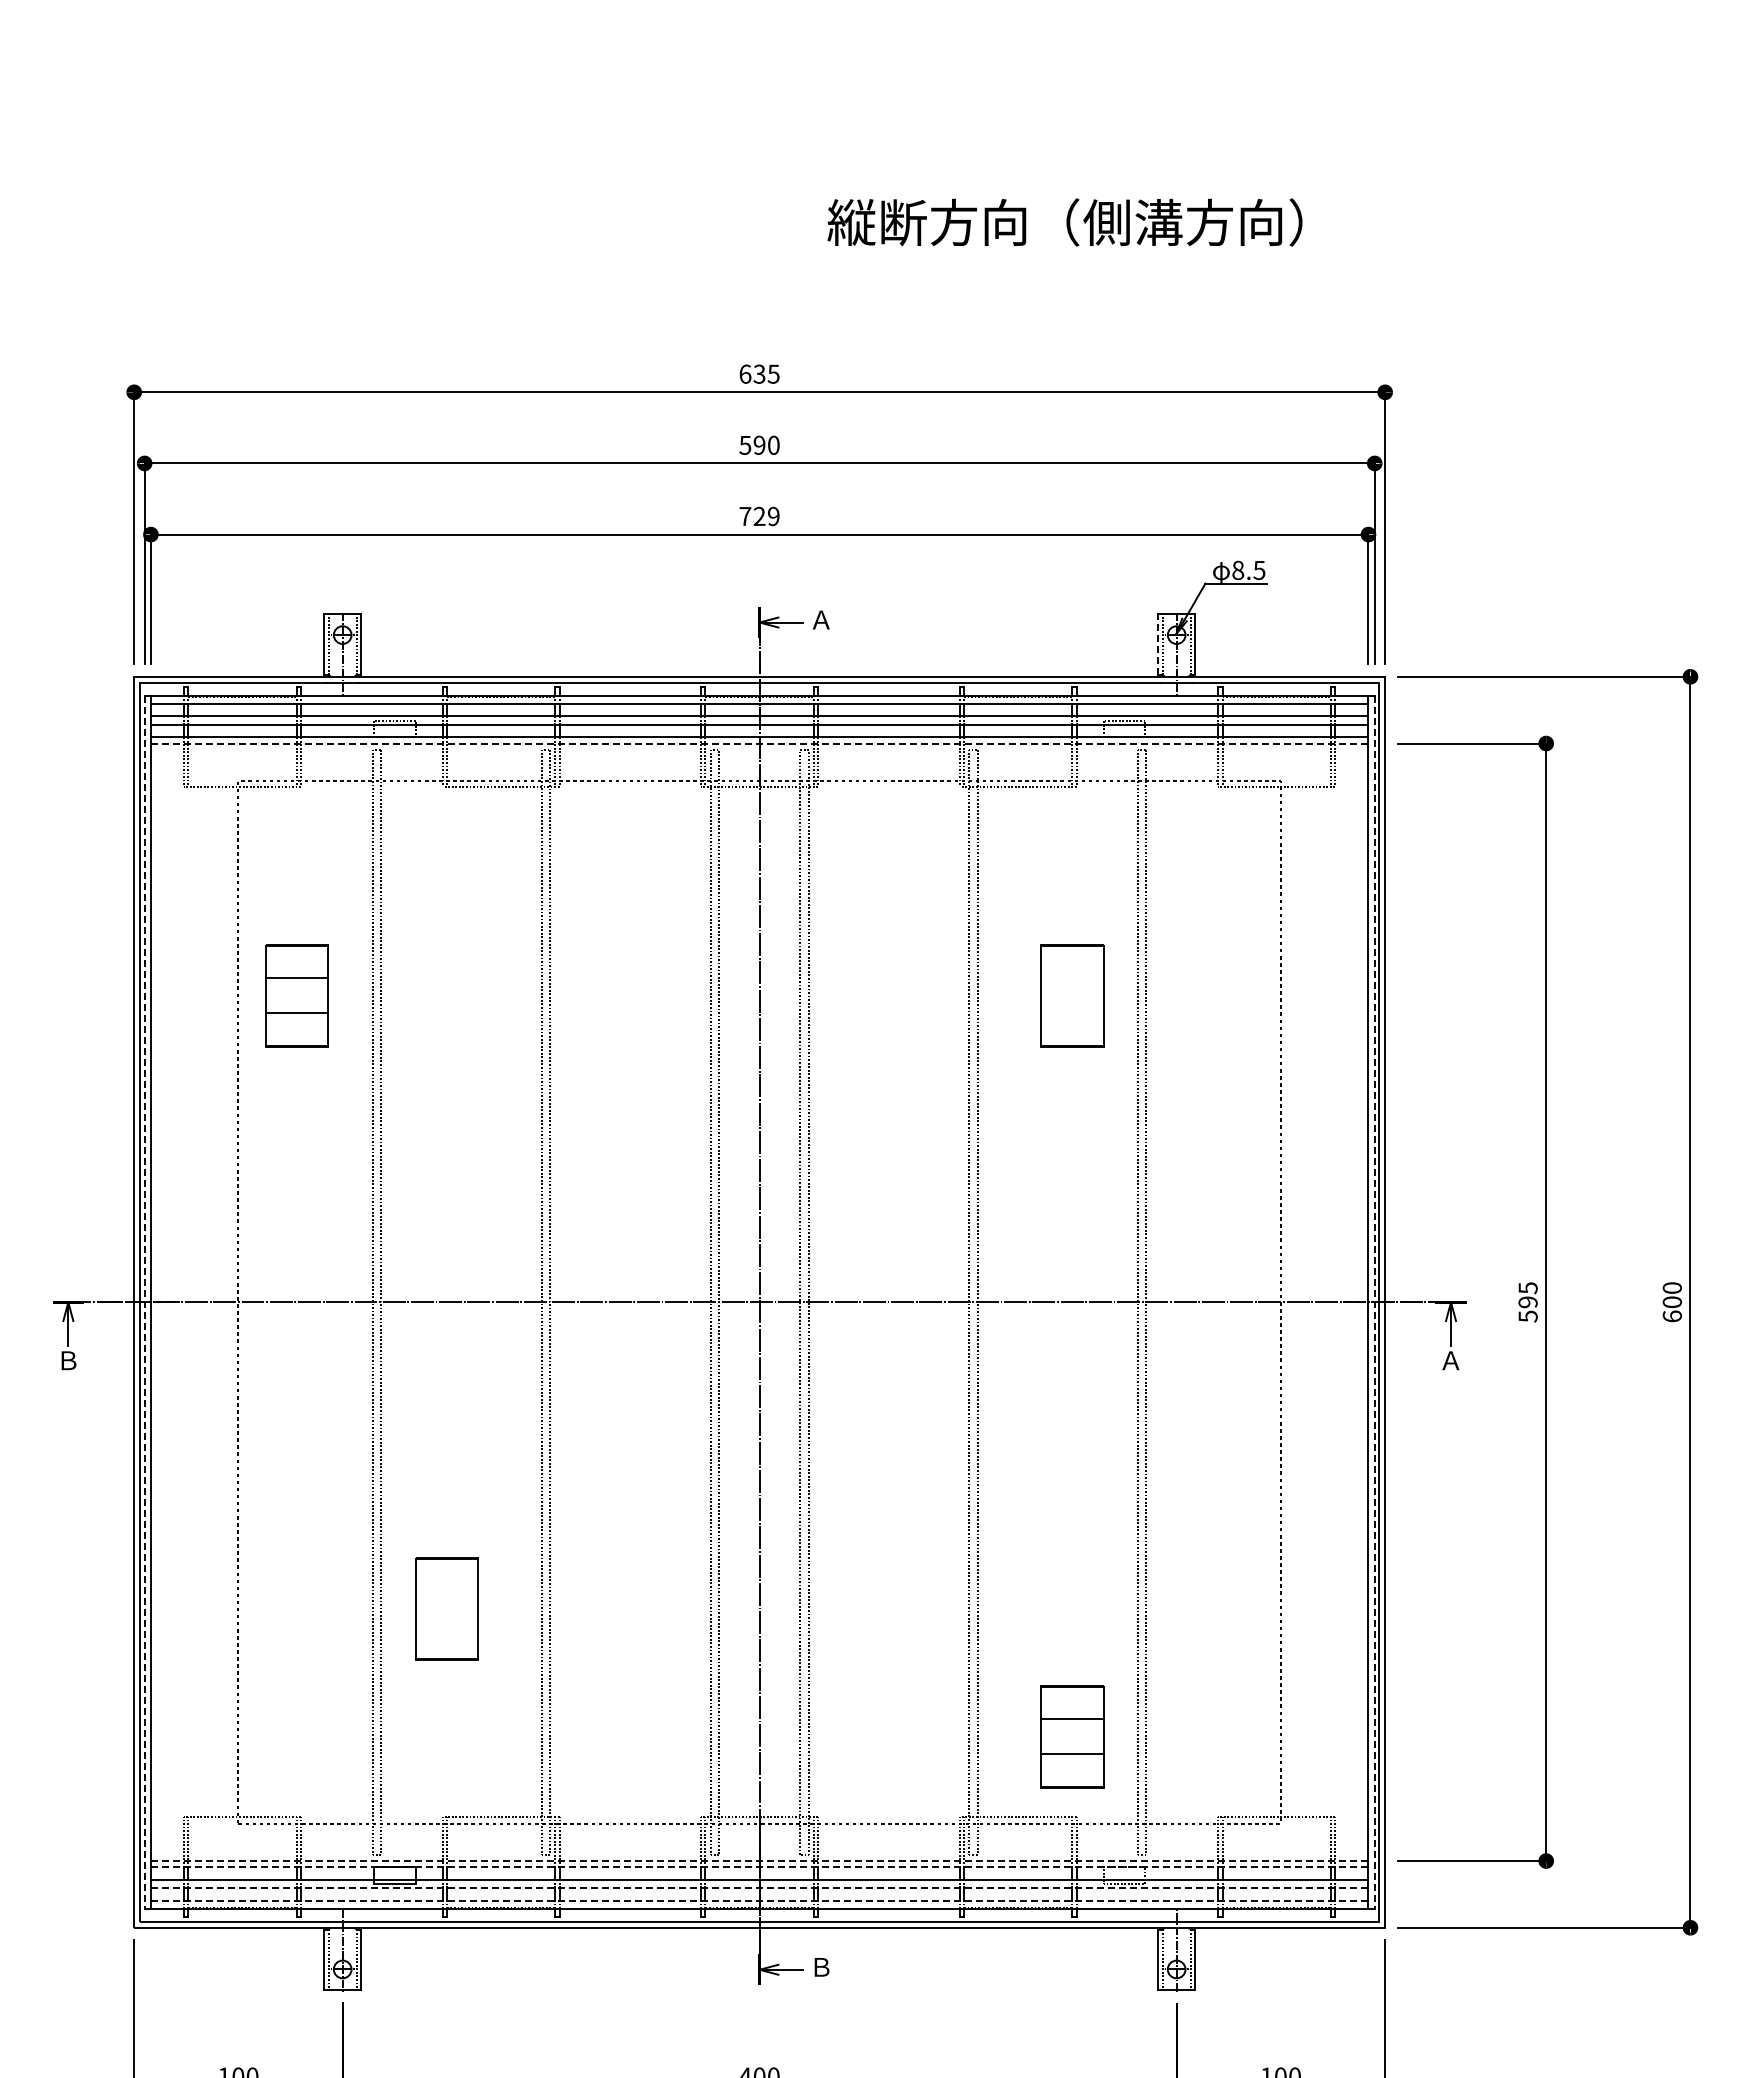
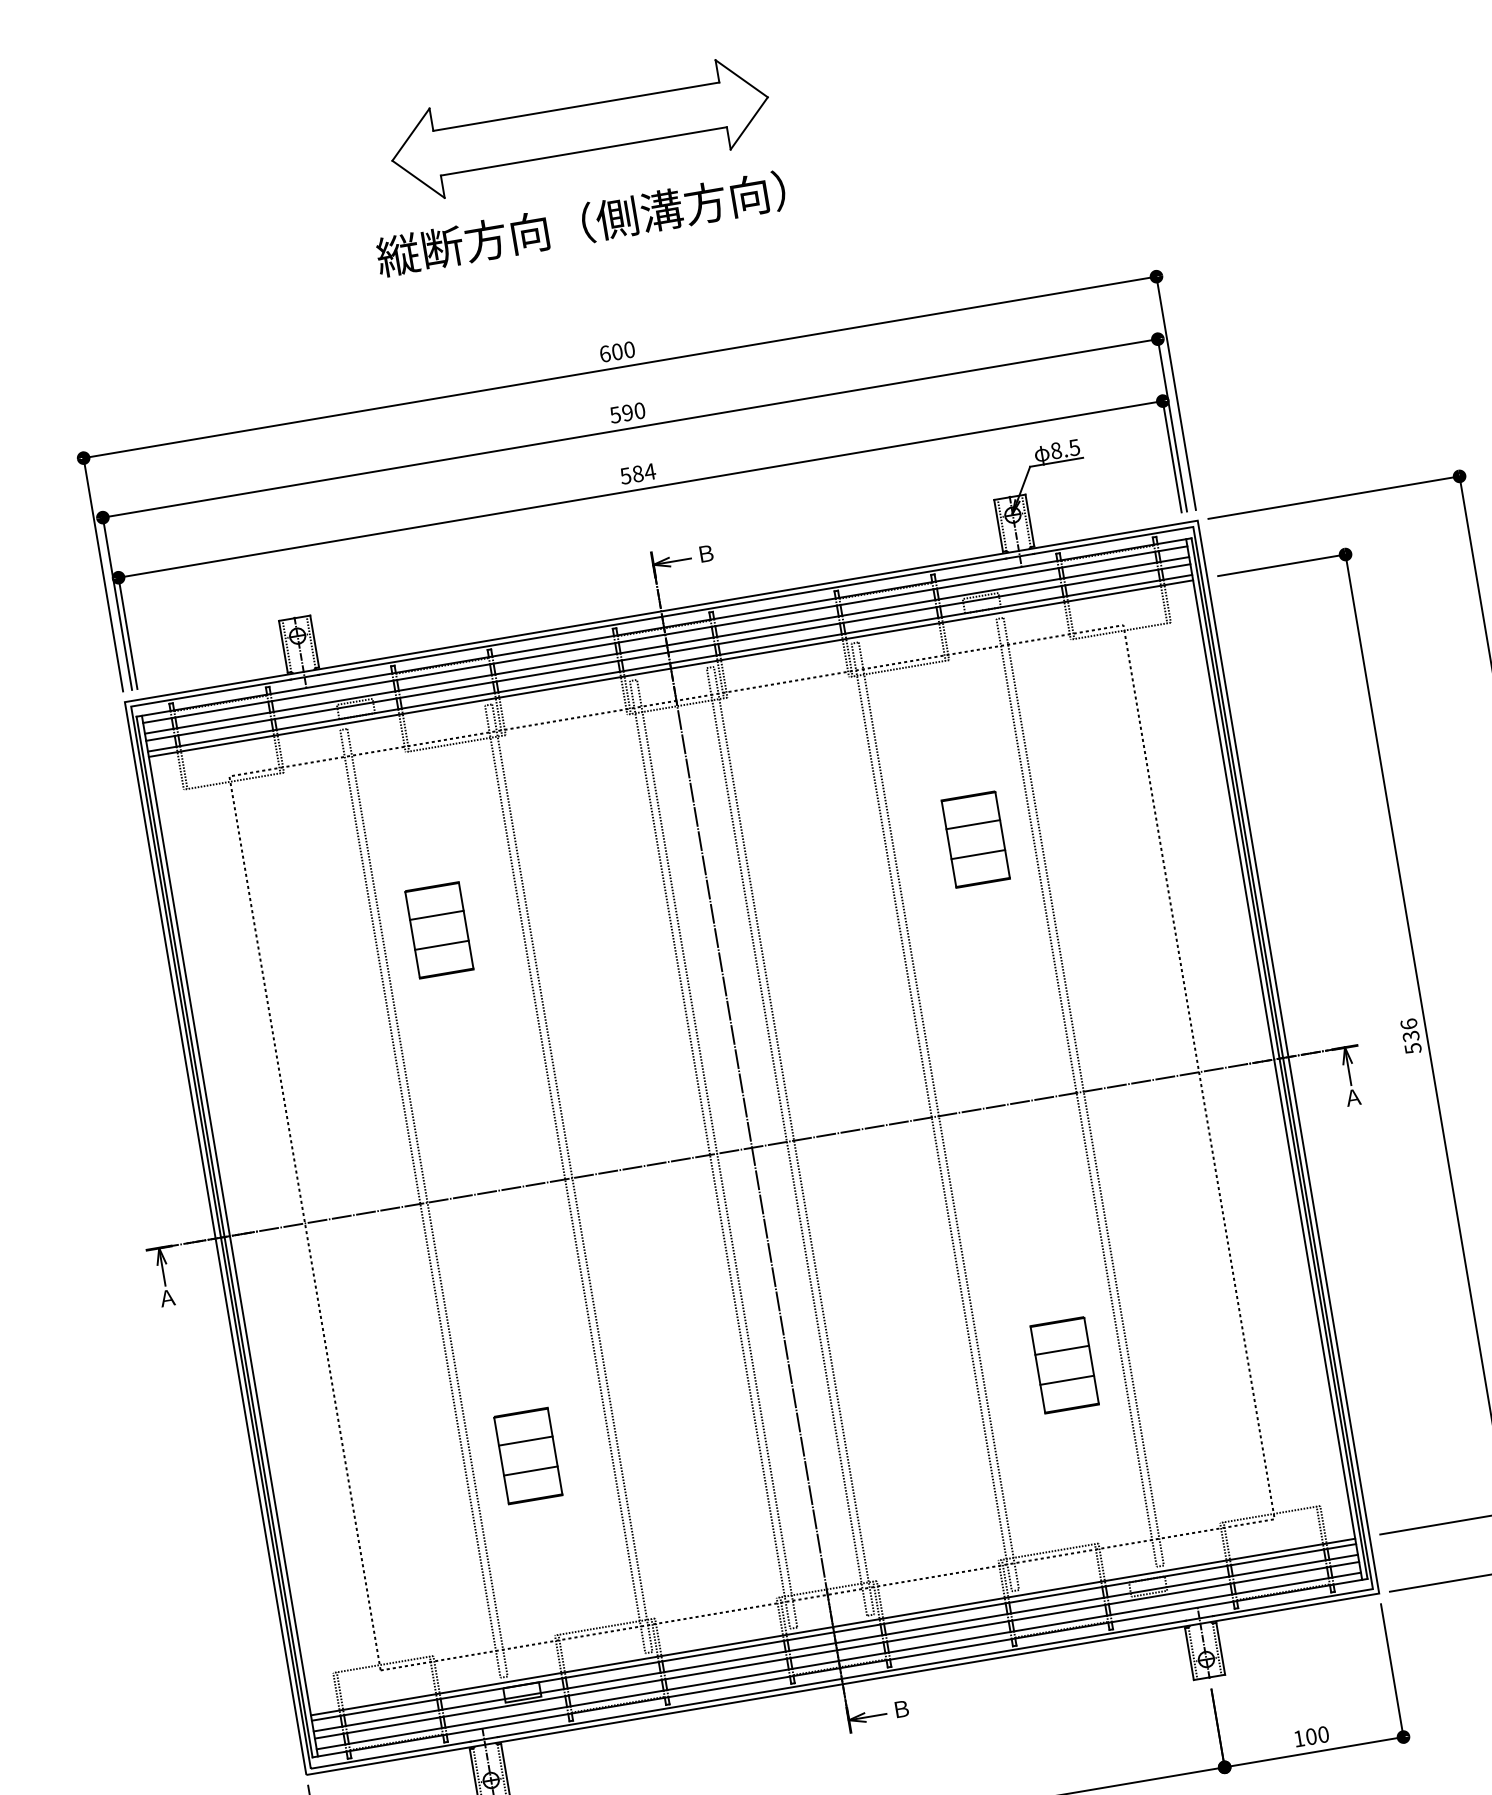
part: (760, 114) -> (580, 129), added
text: (1064, 222) -> (580, 224), moved
text: (766, 373) -> (623, 350), 635 -> 600
text: (759, 516) -> (637, 473), 729 -> 584
text: (820, 619) -> (705, 553), Ａ -> Ｂ
line: (1158, 644) -> (998, 525), dashed -> solid
line: (759, 743) -> (670, 668), dashed -> solid
line: (1072, 978) -> (973, 824), added
part: (296, 995) -> (438, 930), moved
line: (1072, 1013) -> (978, 854), added
text: (1527, 1295) -> (1409, 1030), 595 -> 536
line: (144, 1302) -> (224, 1237), dashed -> solid
line: (1374, 1302) -> (1279, 1058), dashed -> solid
text: (67, 1360) -> (166, 1298), Ｂ -> Ａ
line: (446, 1591) -> (525, 1441), added
line: (446, 1626) -> (530, 1471), added
part: (1072, 1736) -> (1064, 1365), moved
line: (759, 1861) -> (833, 1627), dashed -> solid
line: (759, 1867) -> (833, 1632), dashed -> solid
line: (759, 1888) -> (836, 1650), dashed -> solid
line: (759, 1900) -> (838, 1660), dashed -> solid

